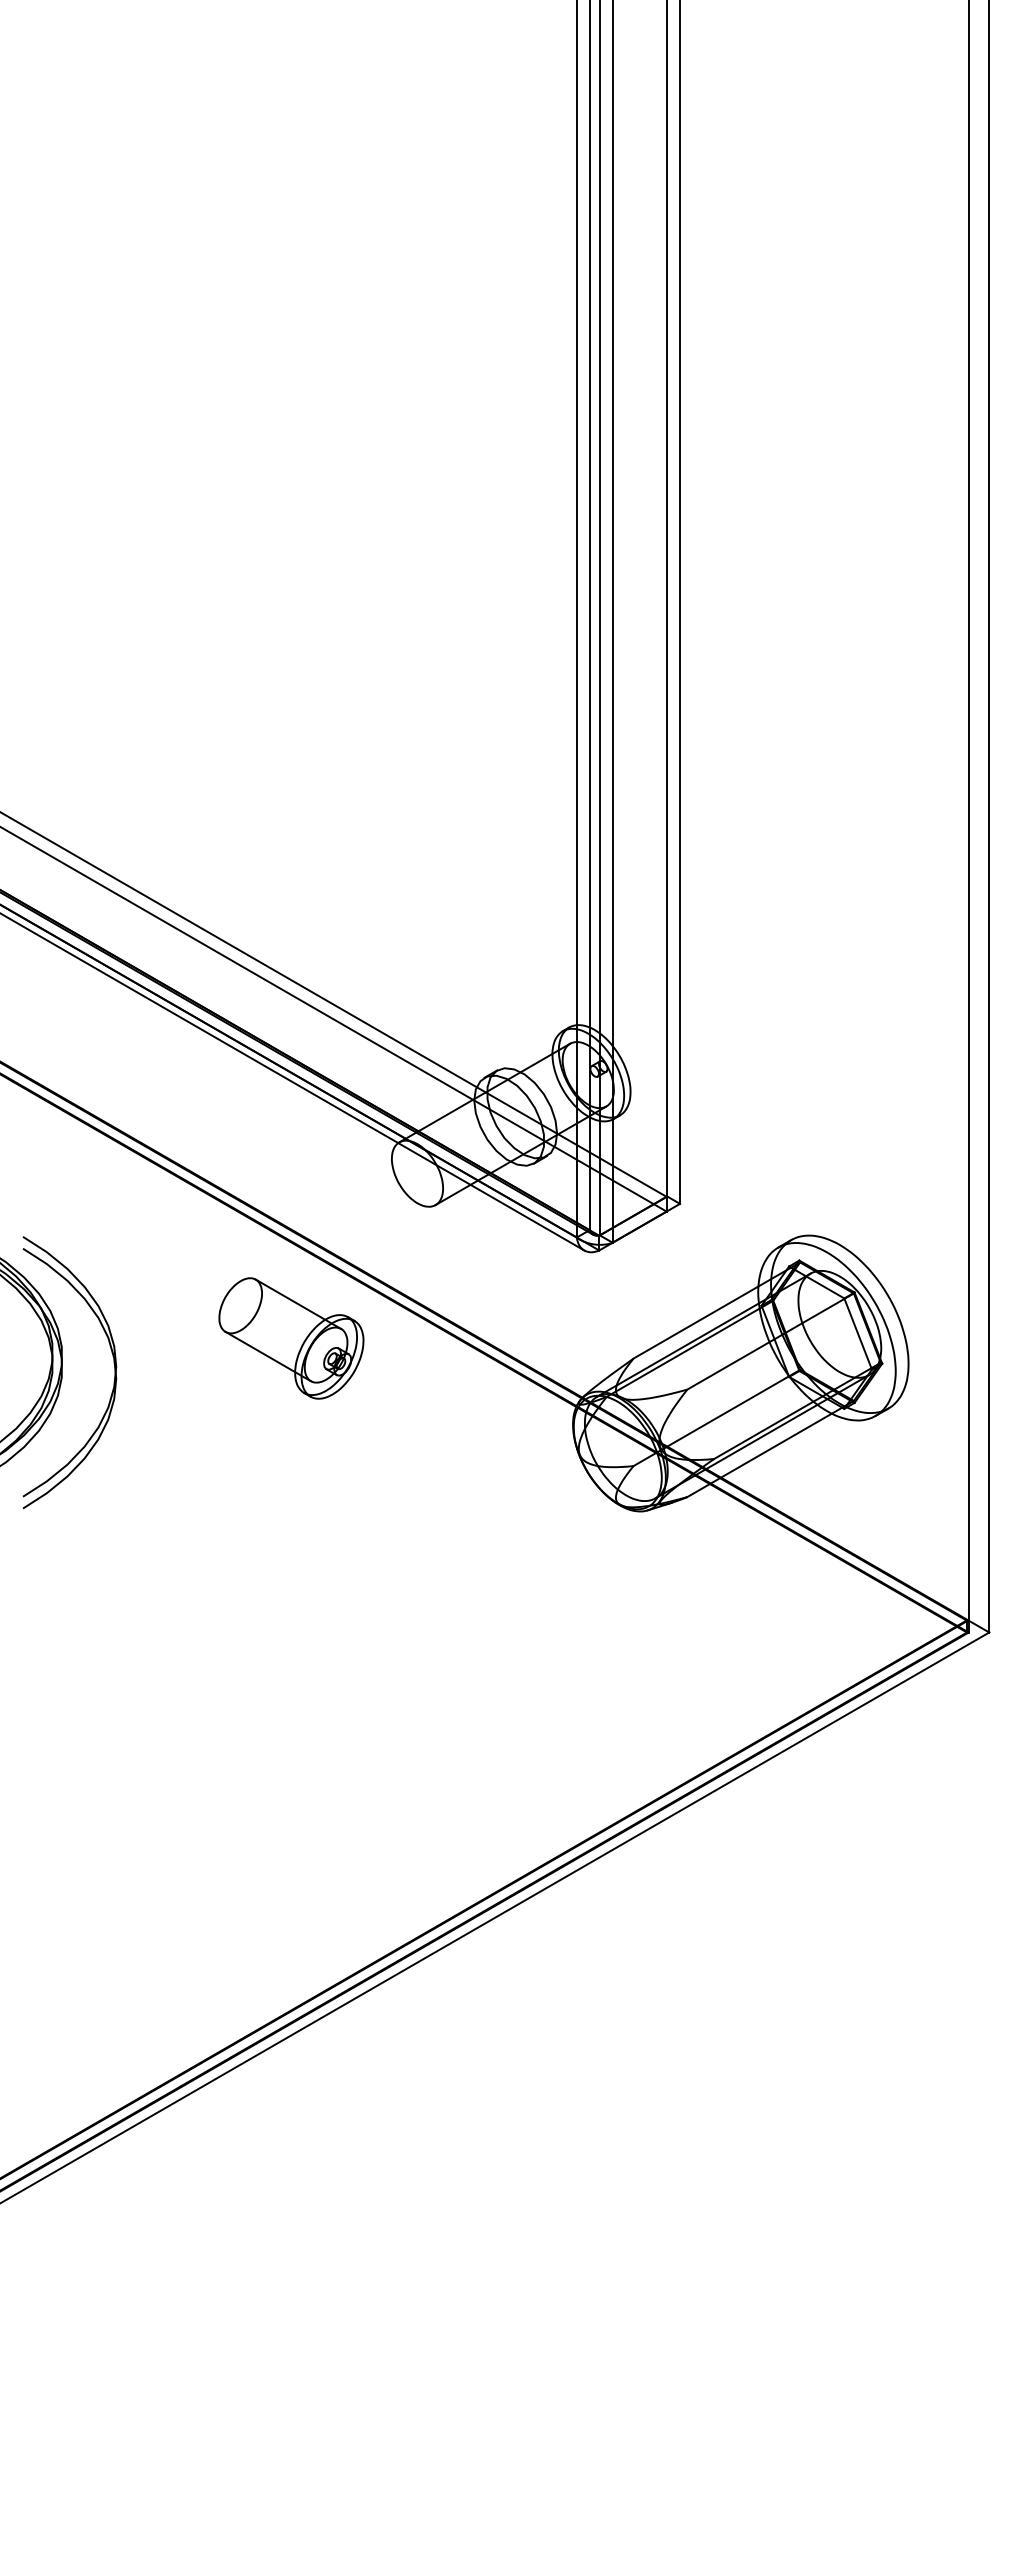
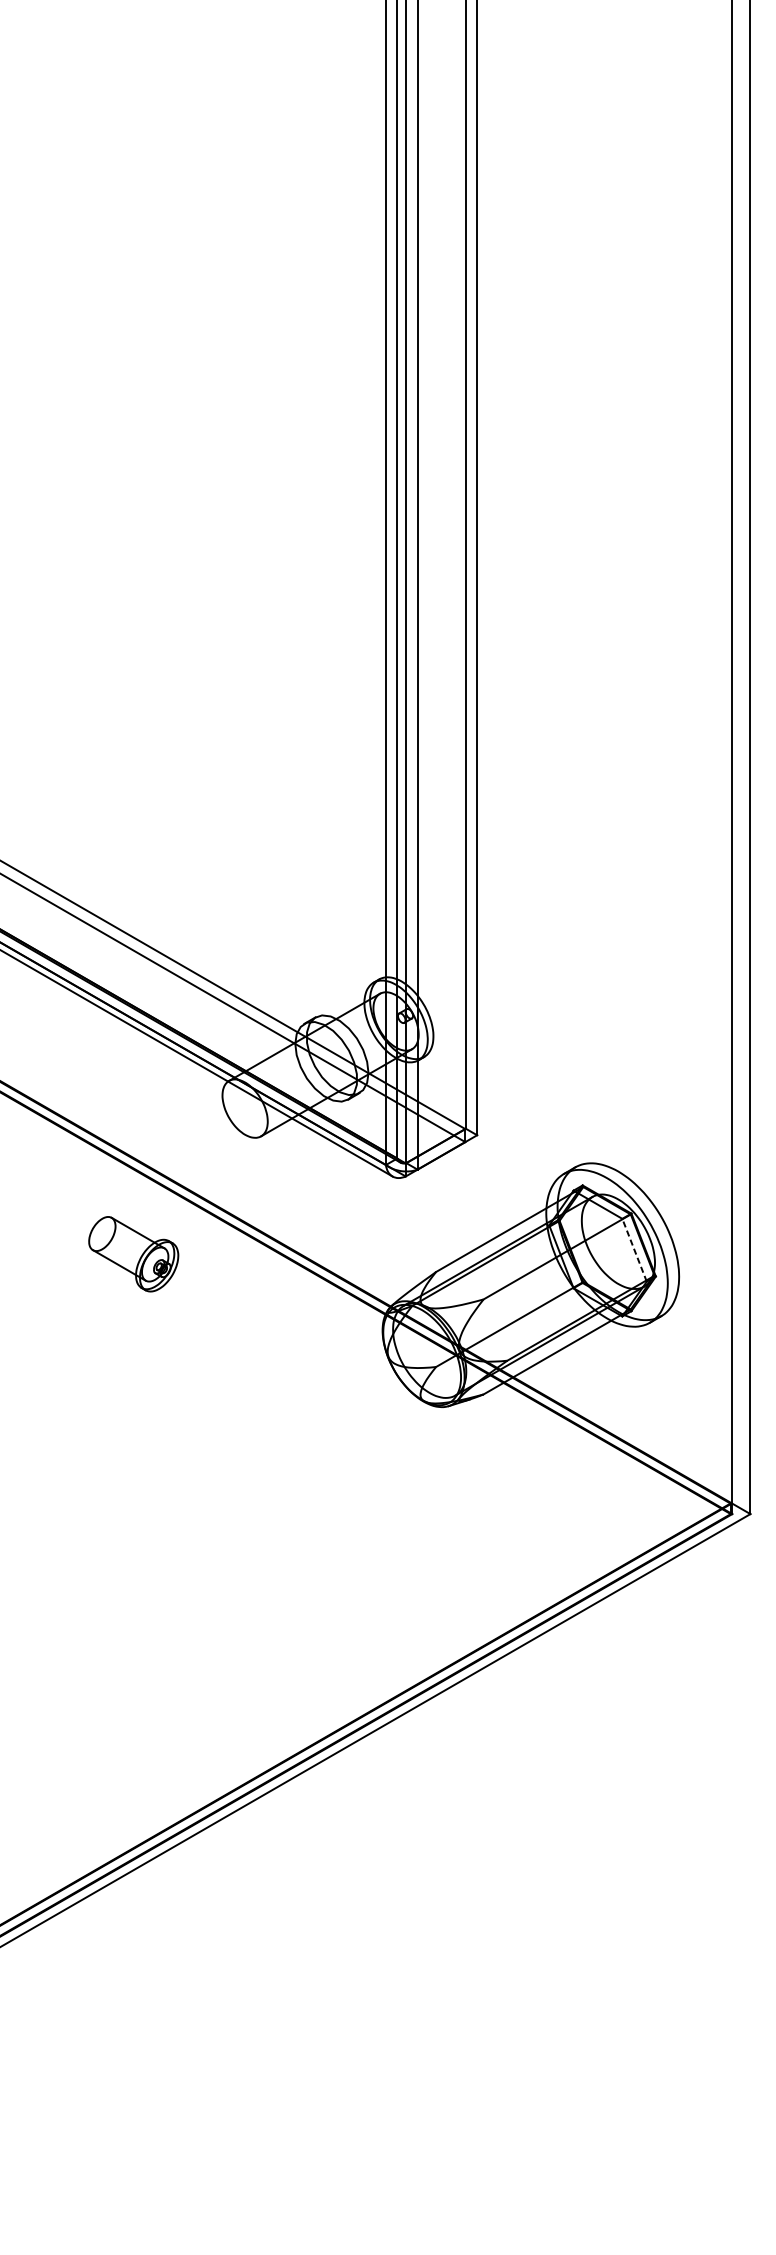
line: (857, 1333) -> (634, 1249), solid -> dashed
part: (291, 1338) -> (133, 1254), size x0.7

